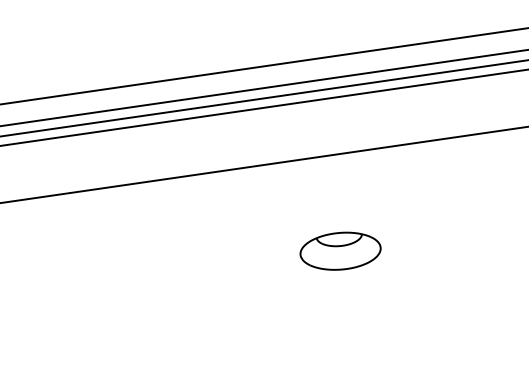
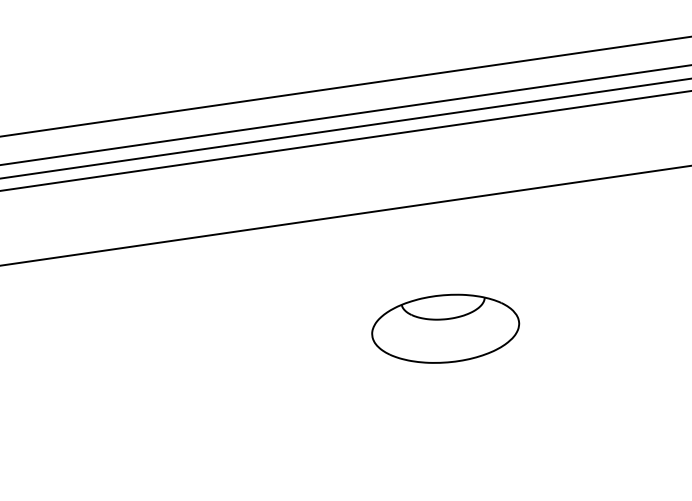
part: (340, 250) -> (445, 327), size x1.4

